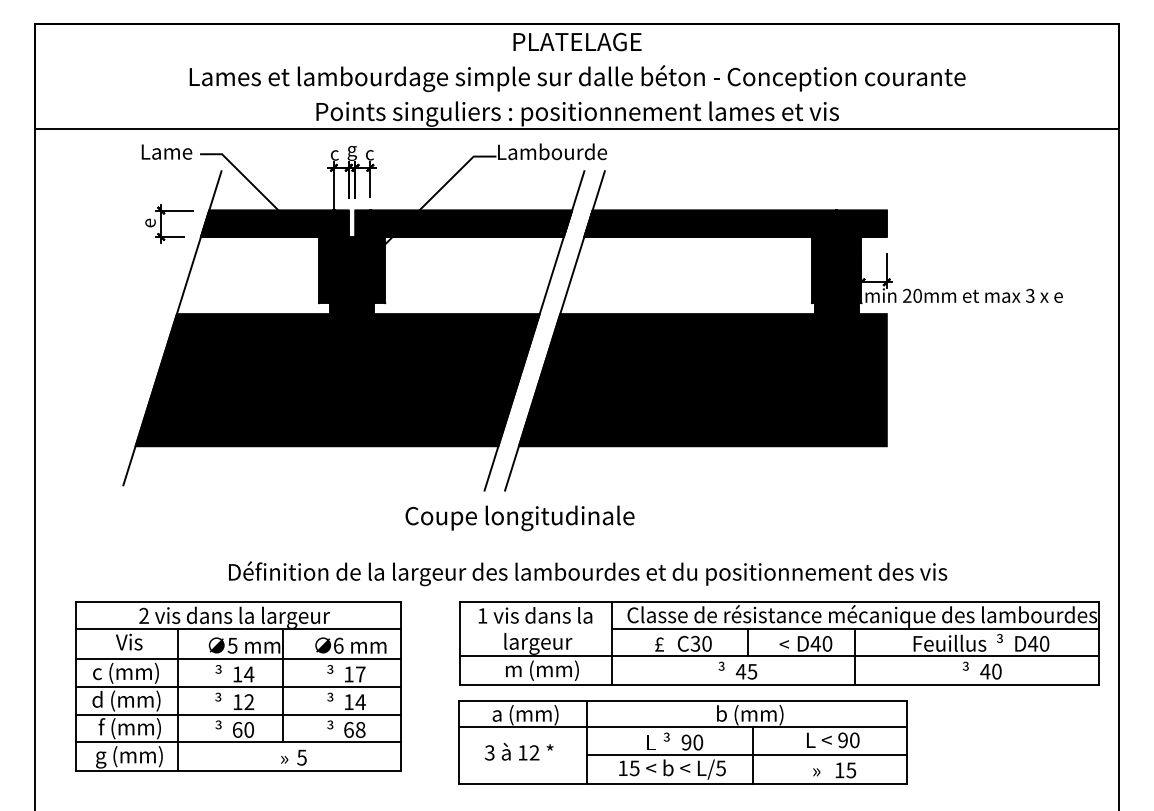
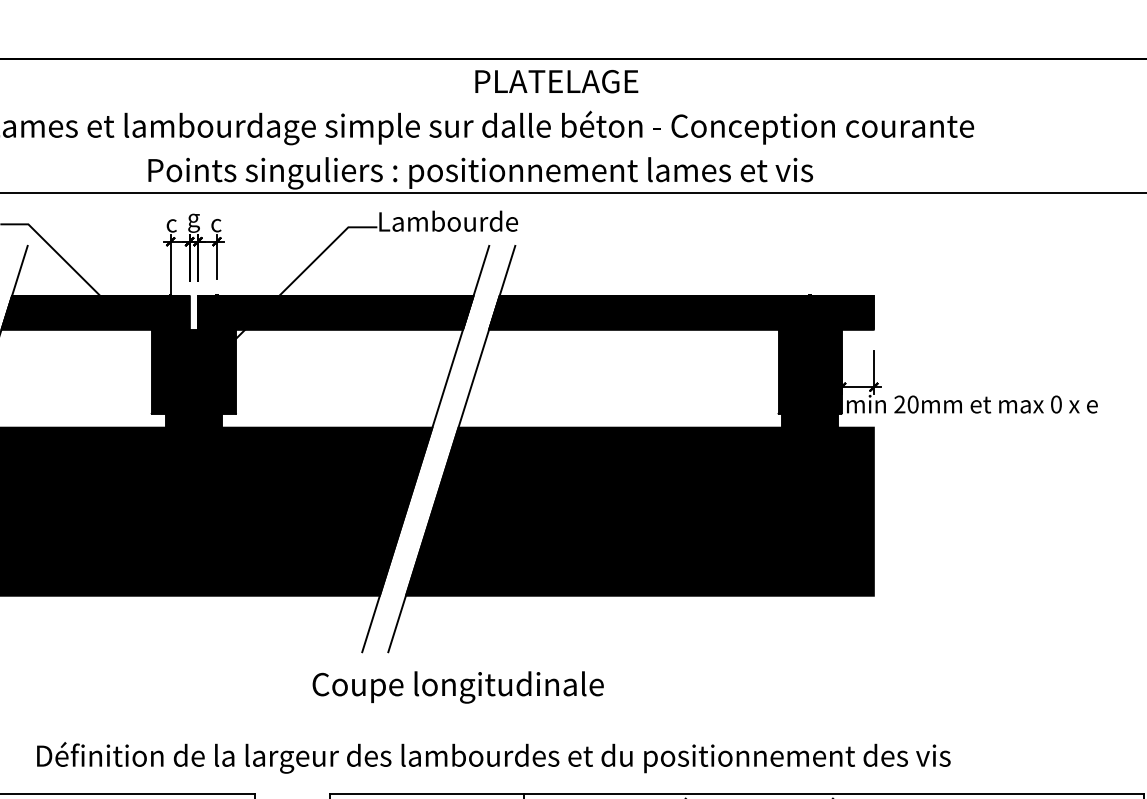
text: (577, 41) -> (556, 80), moved
text: (1030, 295) -> (1056, 404), 3 -> 0
text: (519, 518) -> (457, 687), moved

